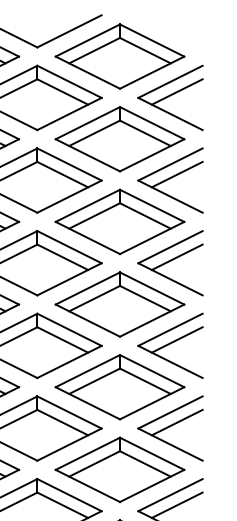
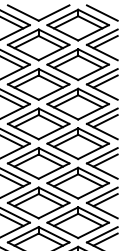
line: (168, 30) -> (101, 12), added

